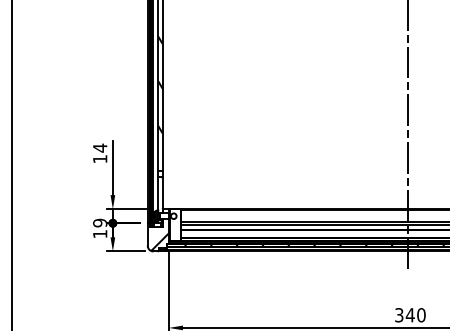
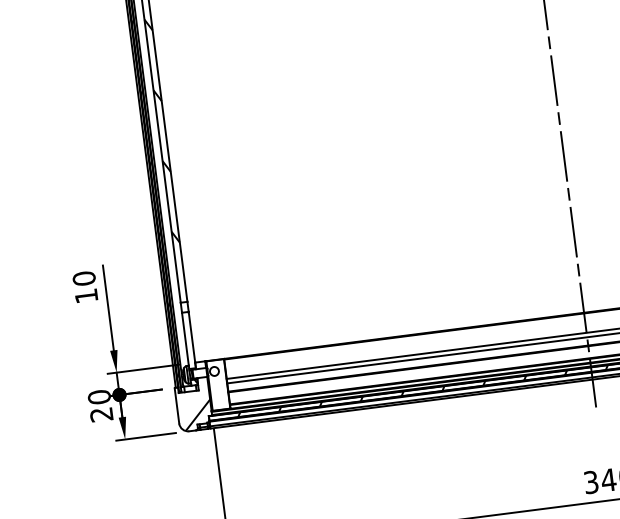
text: (100, 147) -> (84, 277), 14 -> 10
text: (100, 228) -> (100, 405), 19 -> 20

